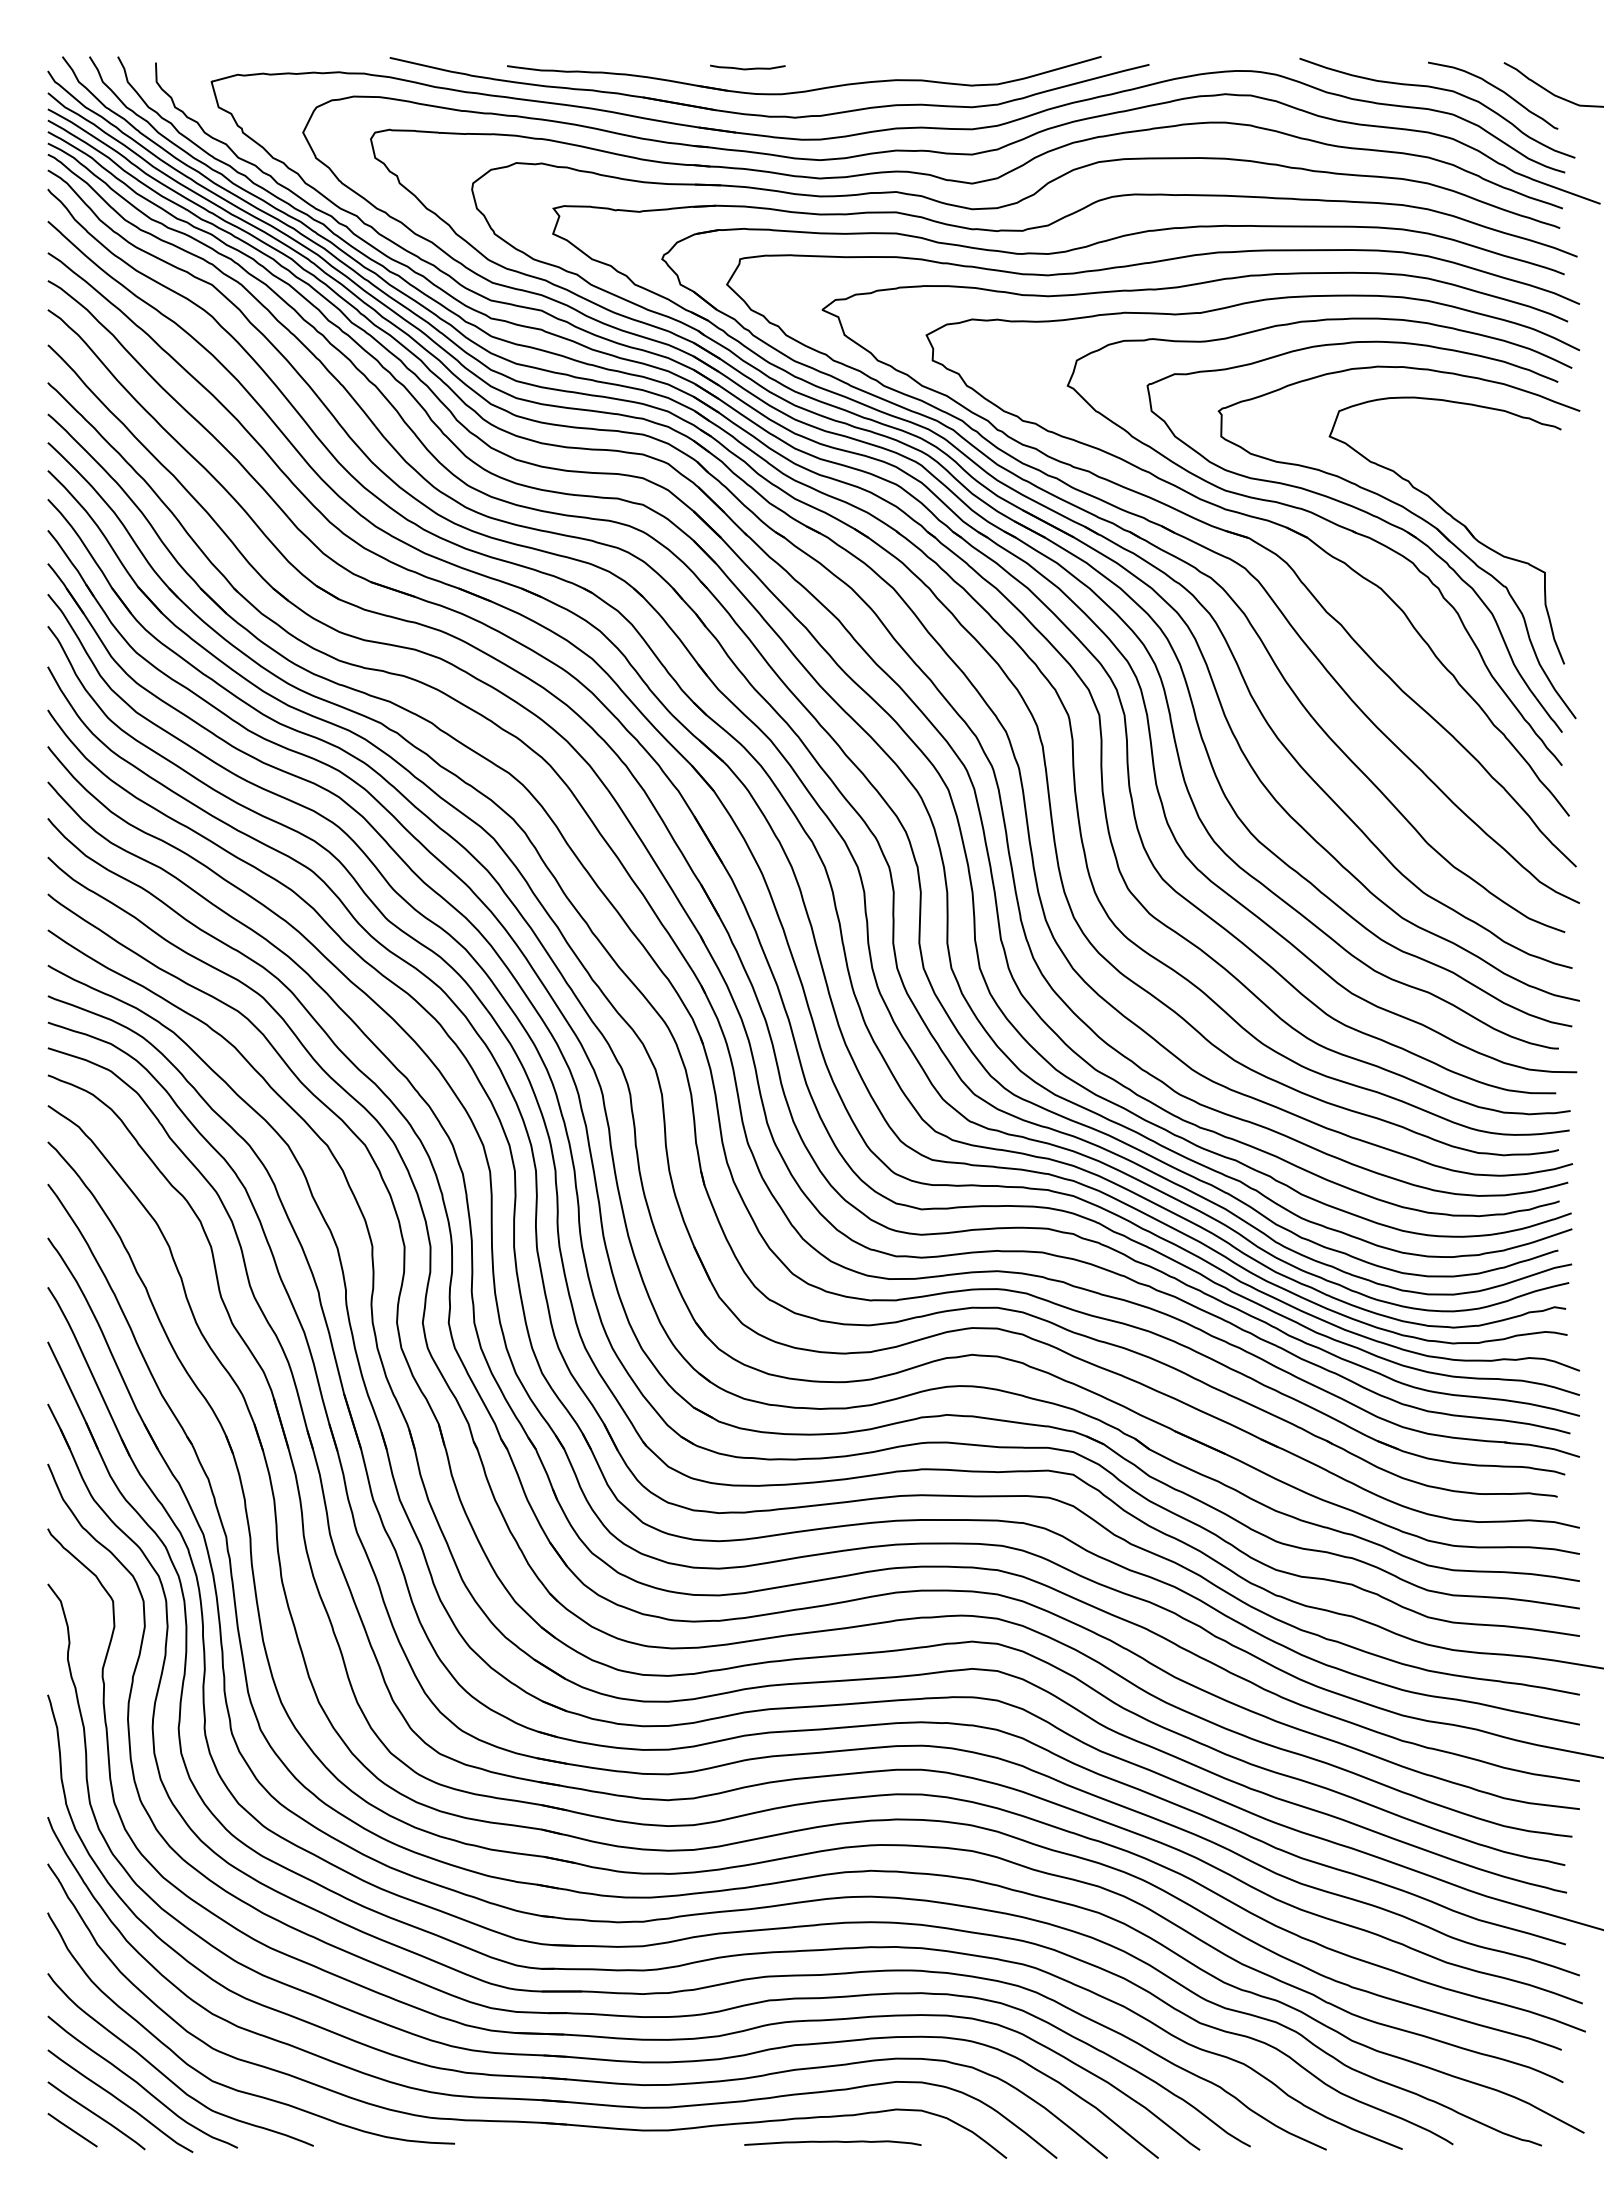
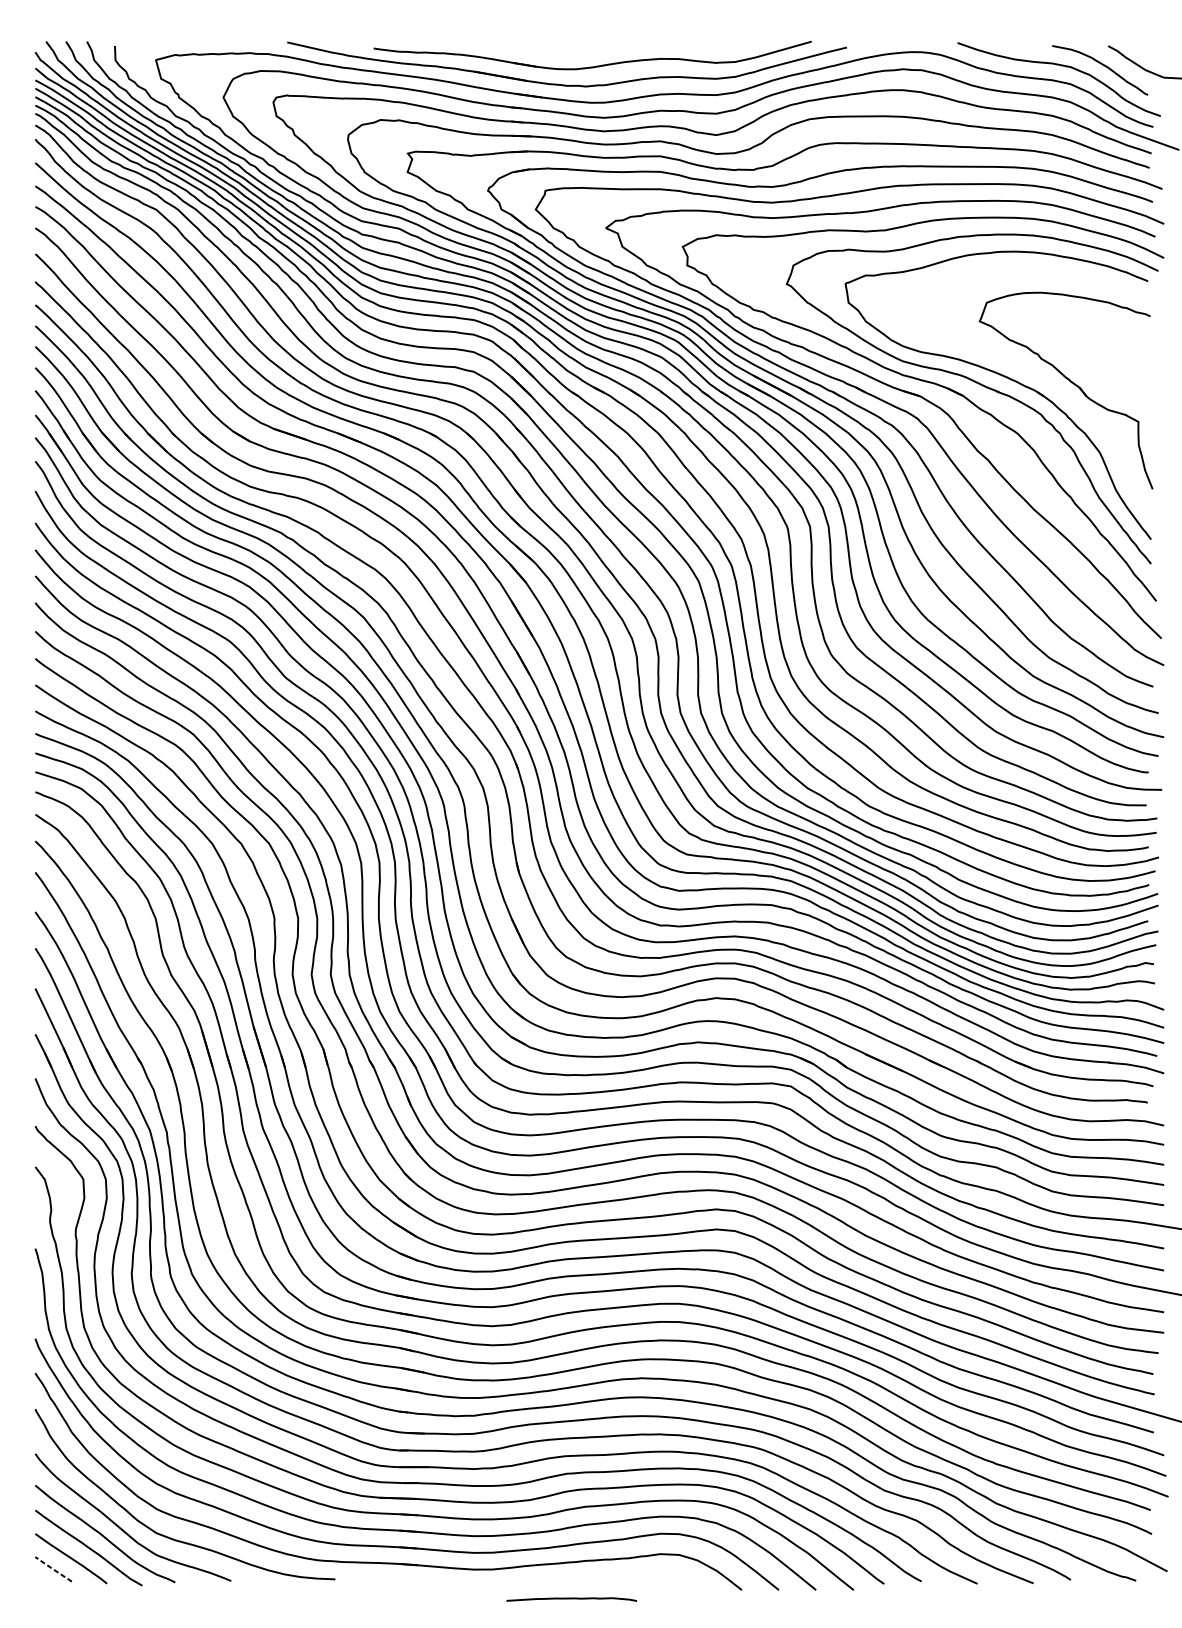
curve: (747, 68) -> (550, 50), removed
part: (1412, 514) -> (1040, 378), removed
line: (72, 2129) -> (53, 1568), solid -> dashed
curve: (832, 2142) -> (571, 1599), moved

